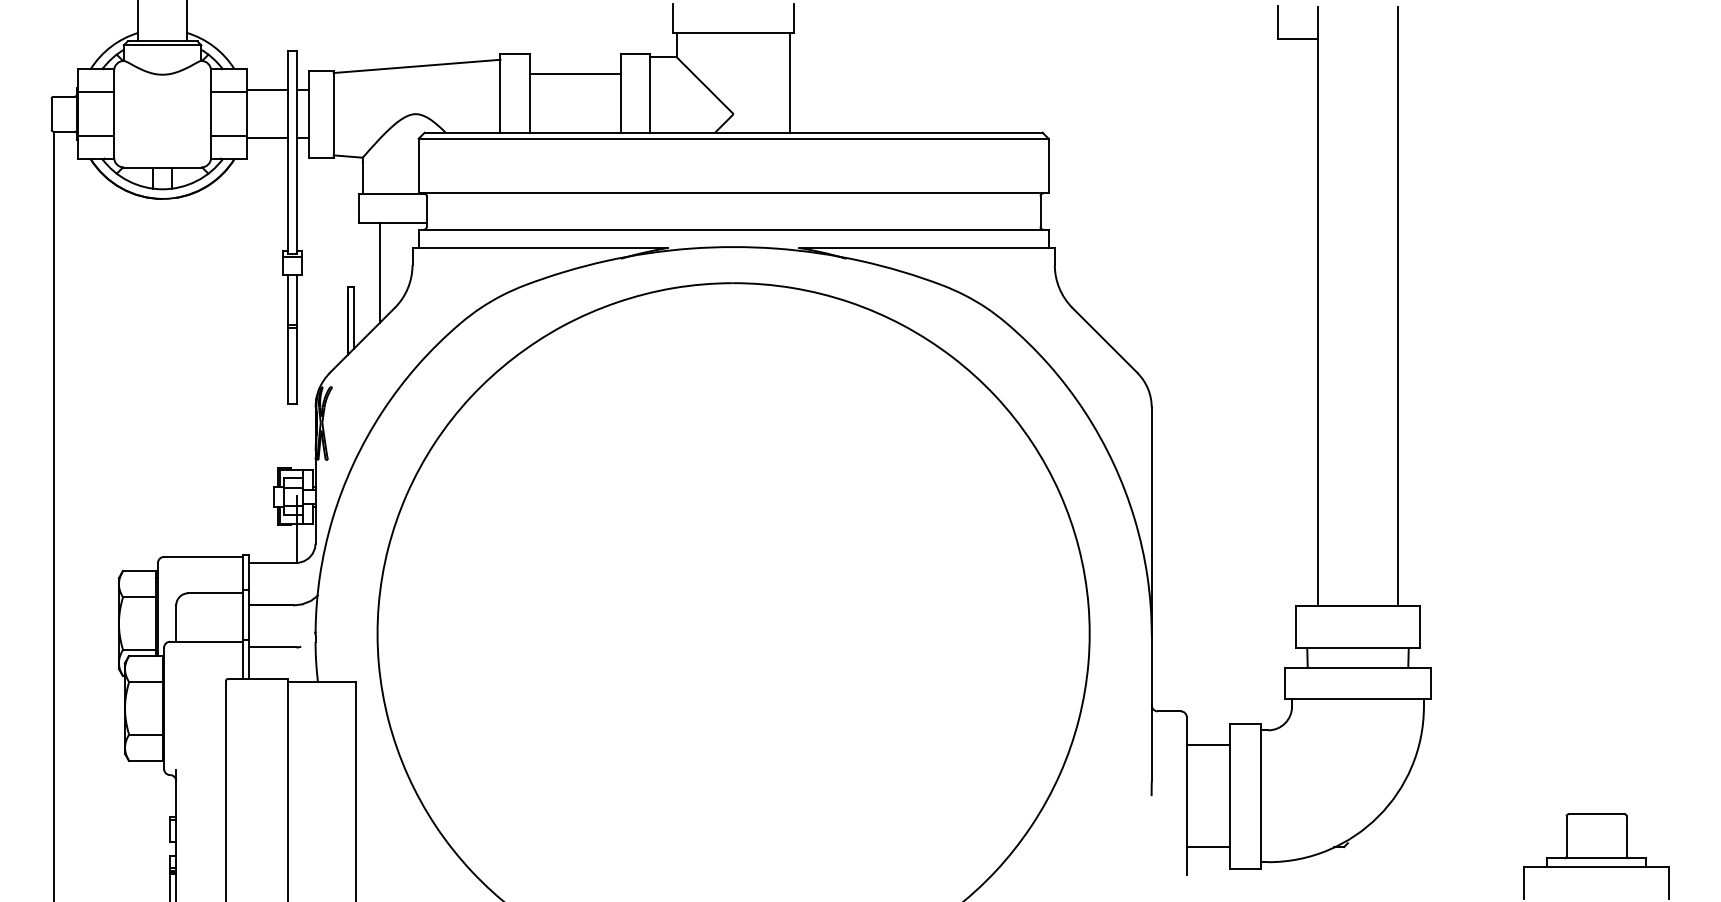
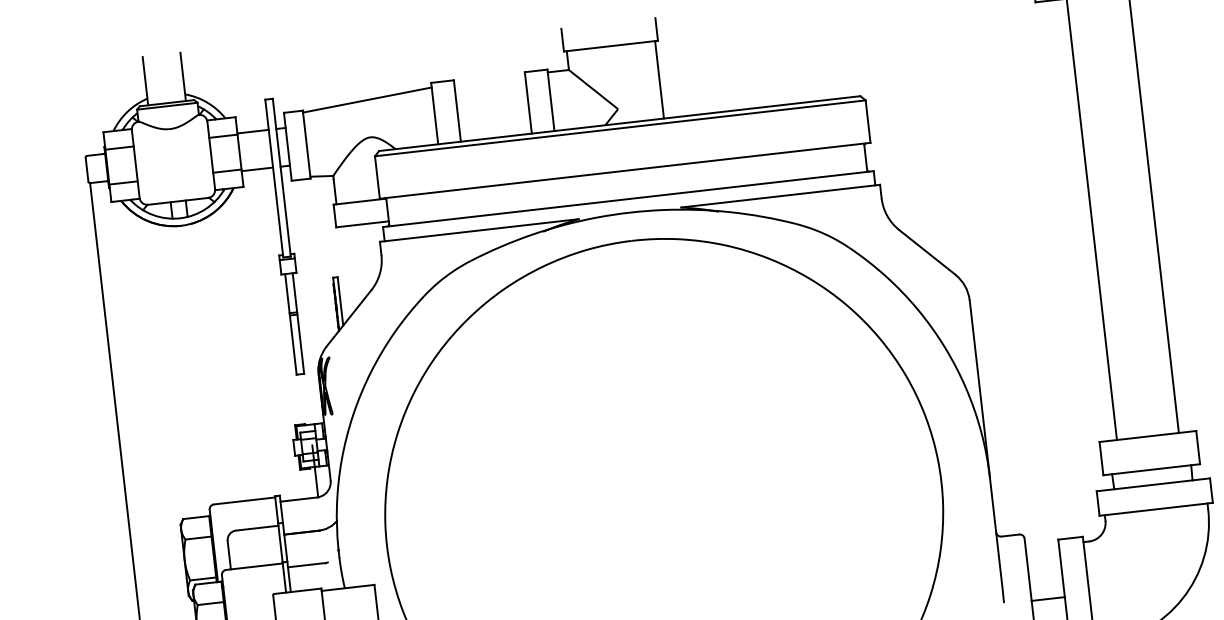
line: (574, 74) -> (490, 92), removed
line: (379, 273) -> (356, 264), removed
line: (1207, 745) -> (1047, 599), moved

